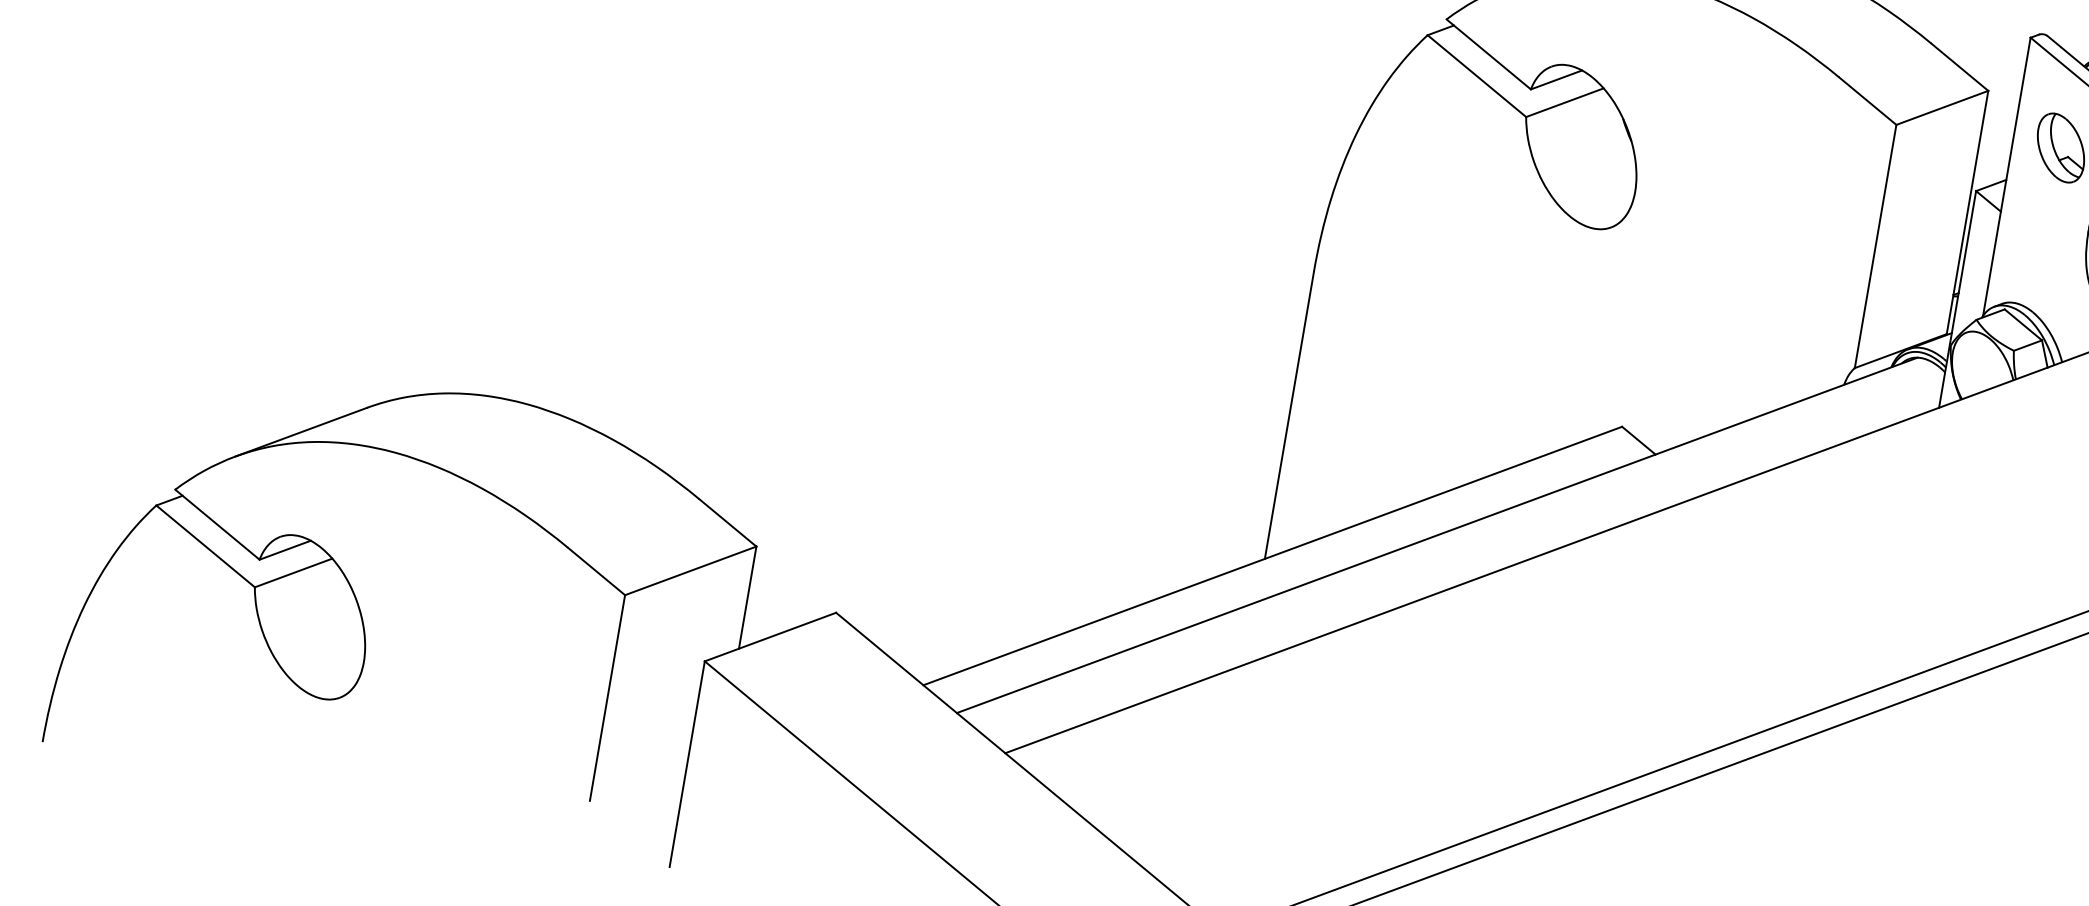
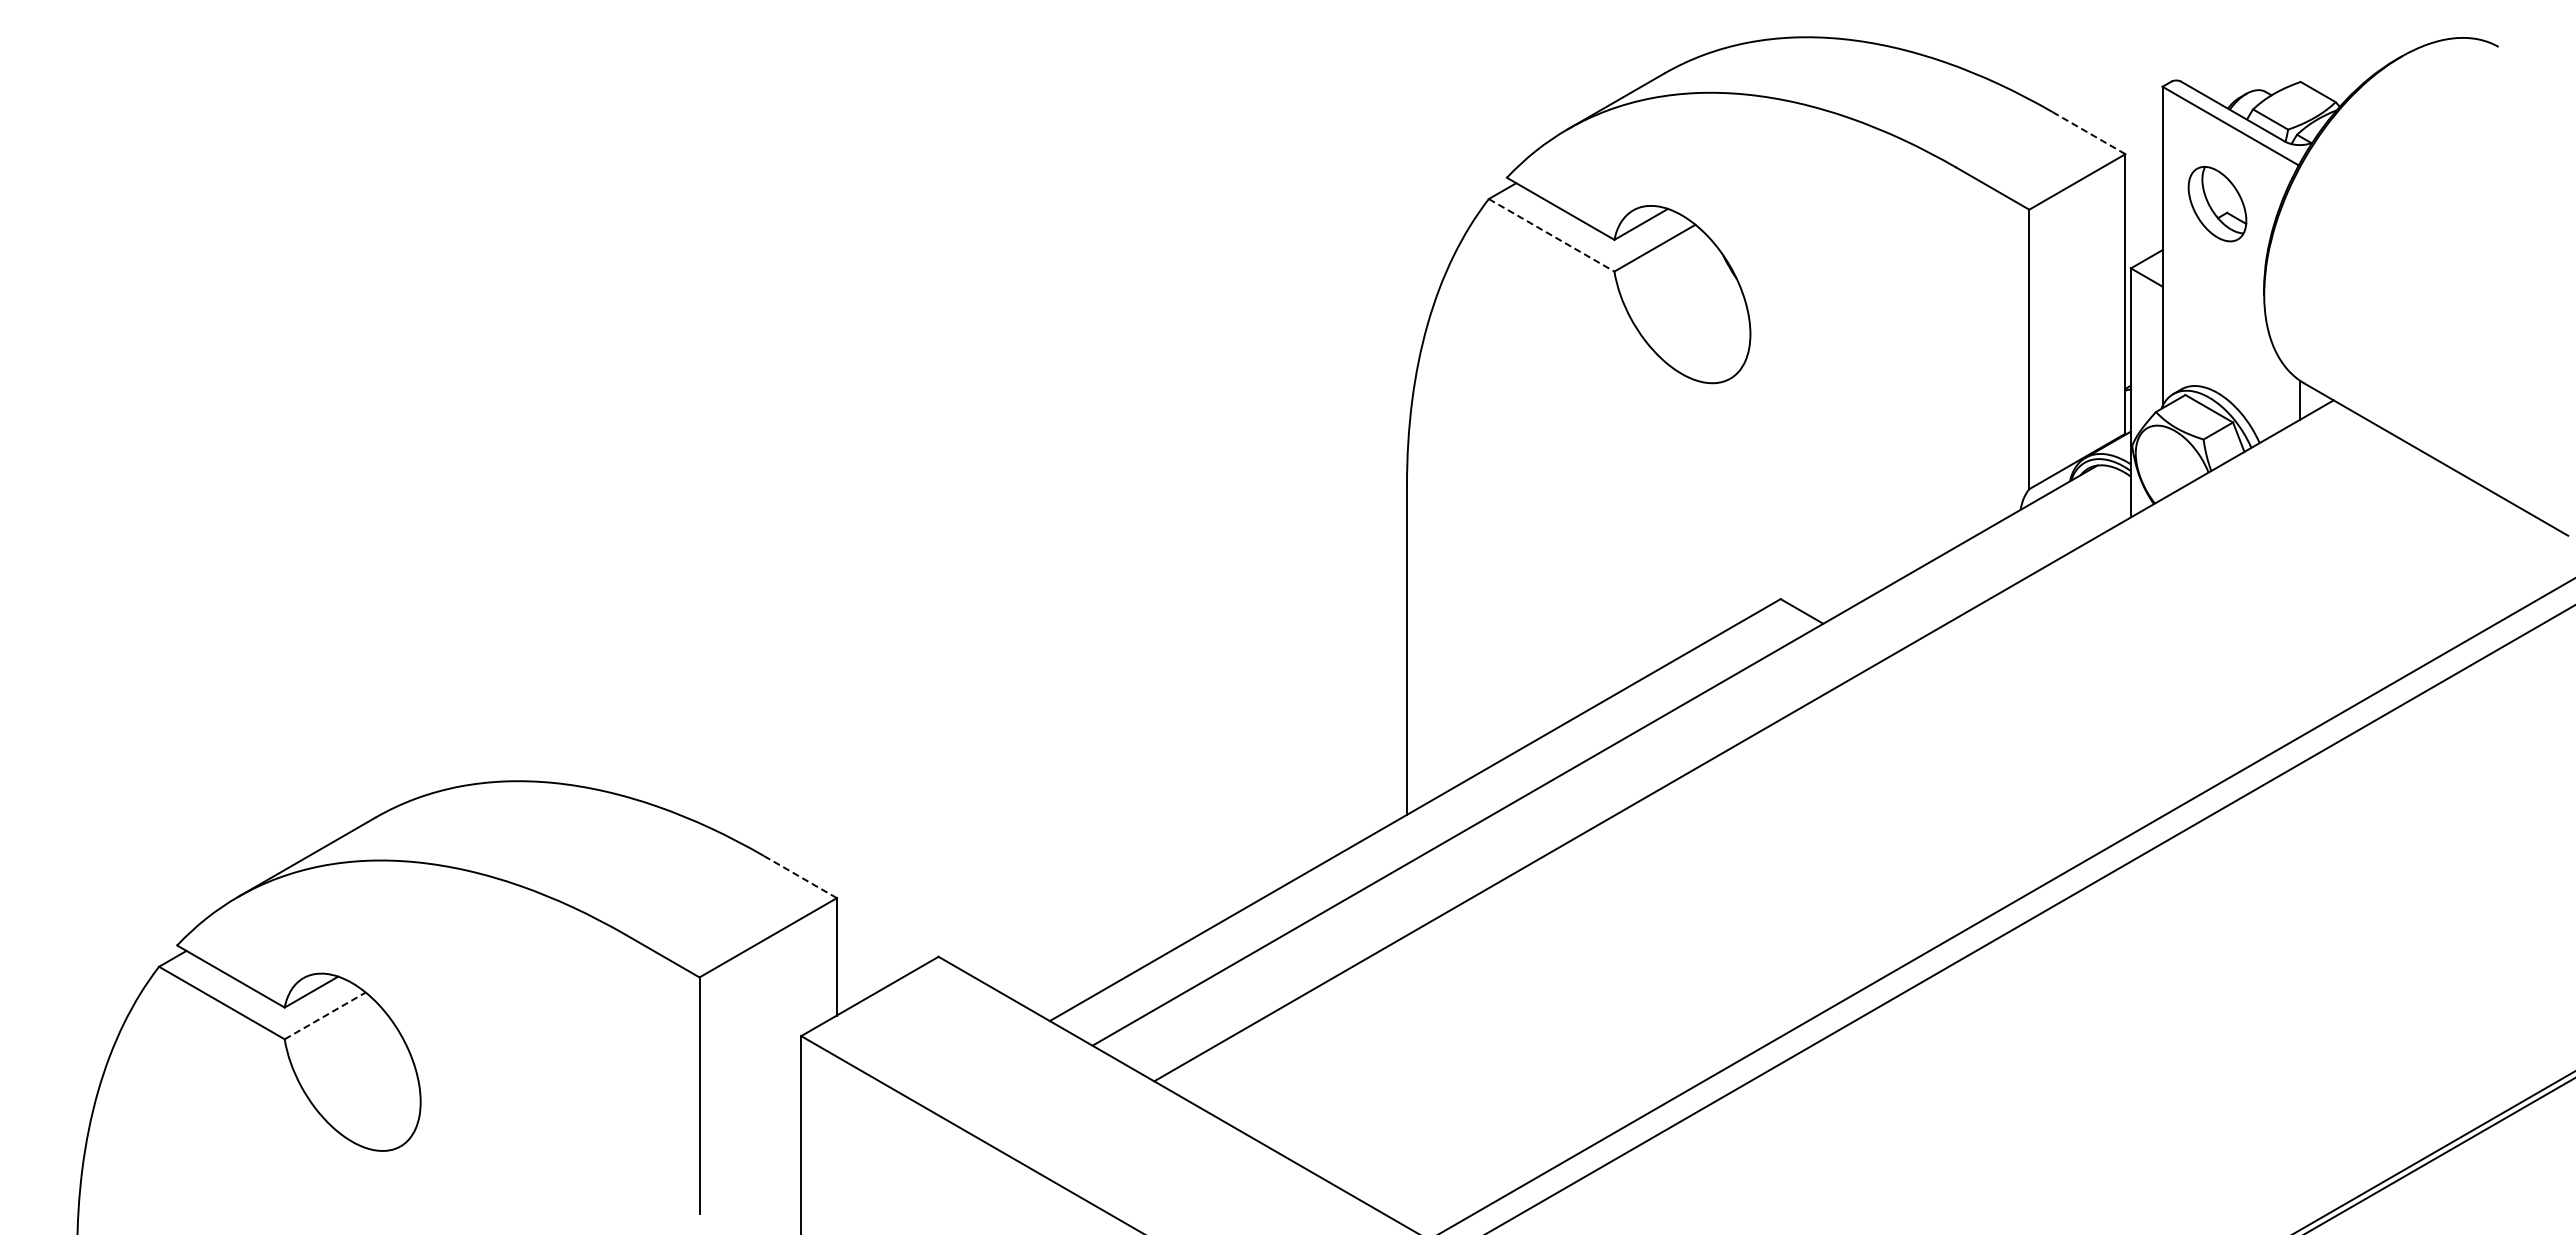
line: (1960, 67) -> (2089, 133), solid -> dashed
line: (1476, 76) -> (1551, 235), solid -> dashed
line: (727, 522) -> (800, 876), solid -> dashed
line: (293, 572) -> (325, 1015), solid -> dashed

